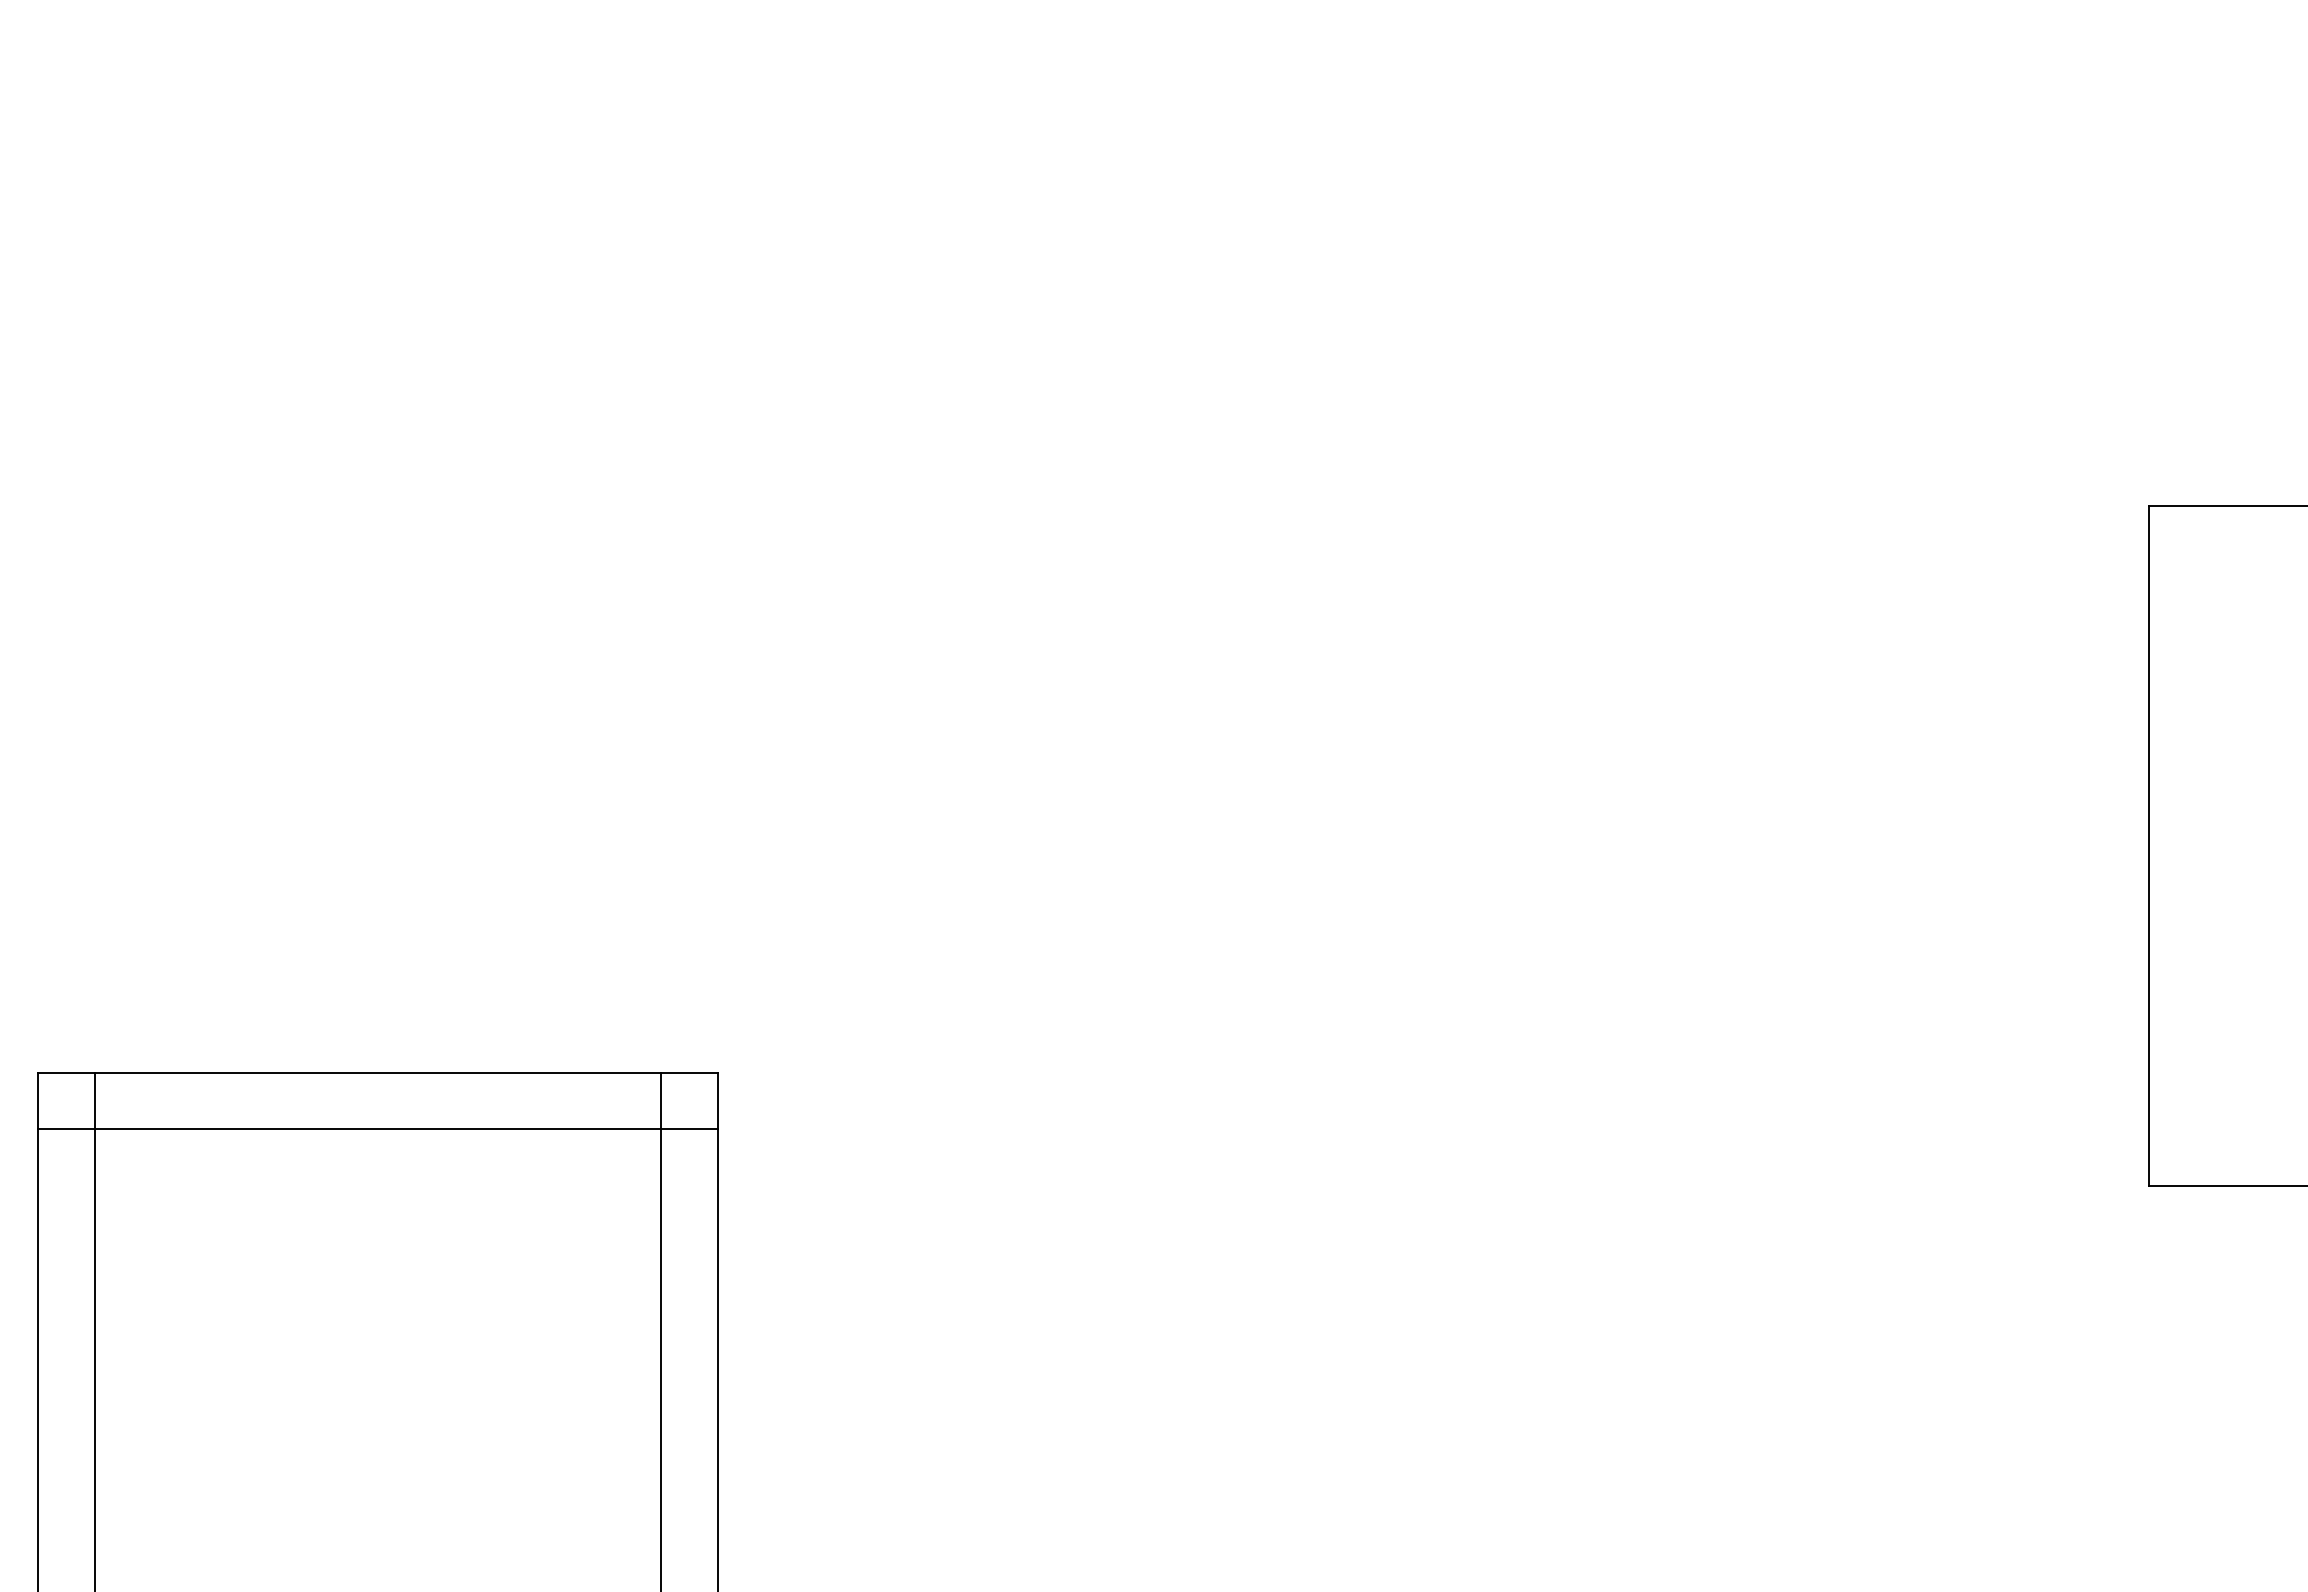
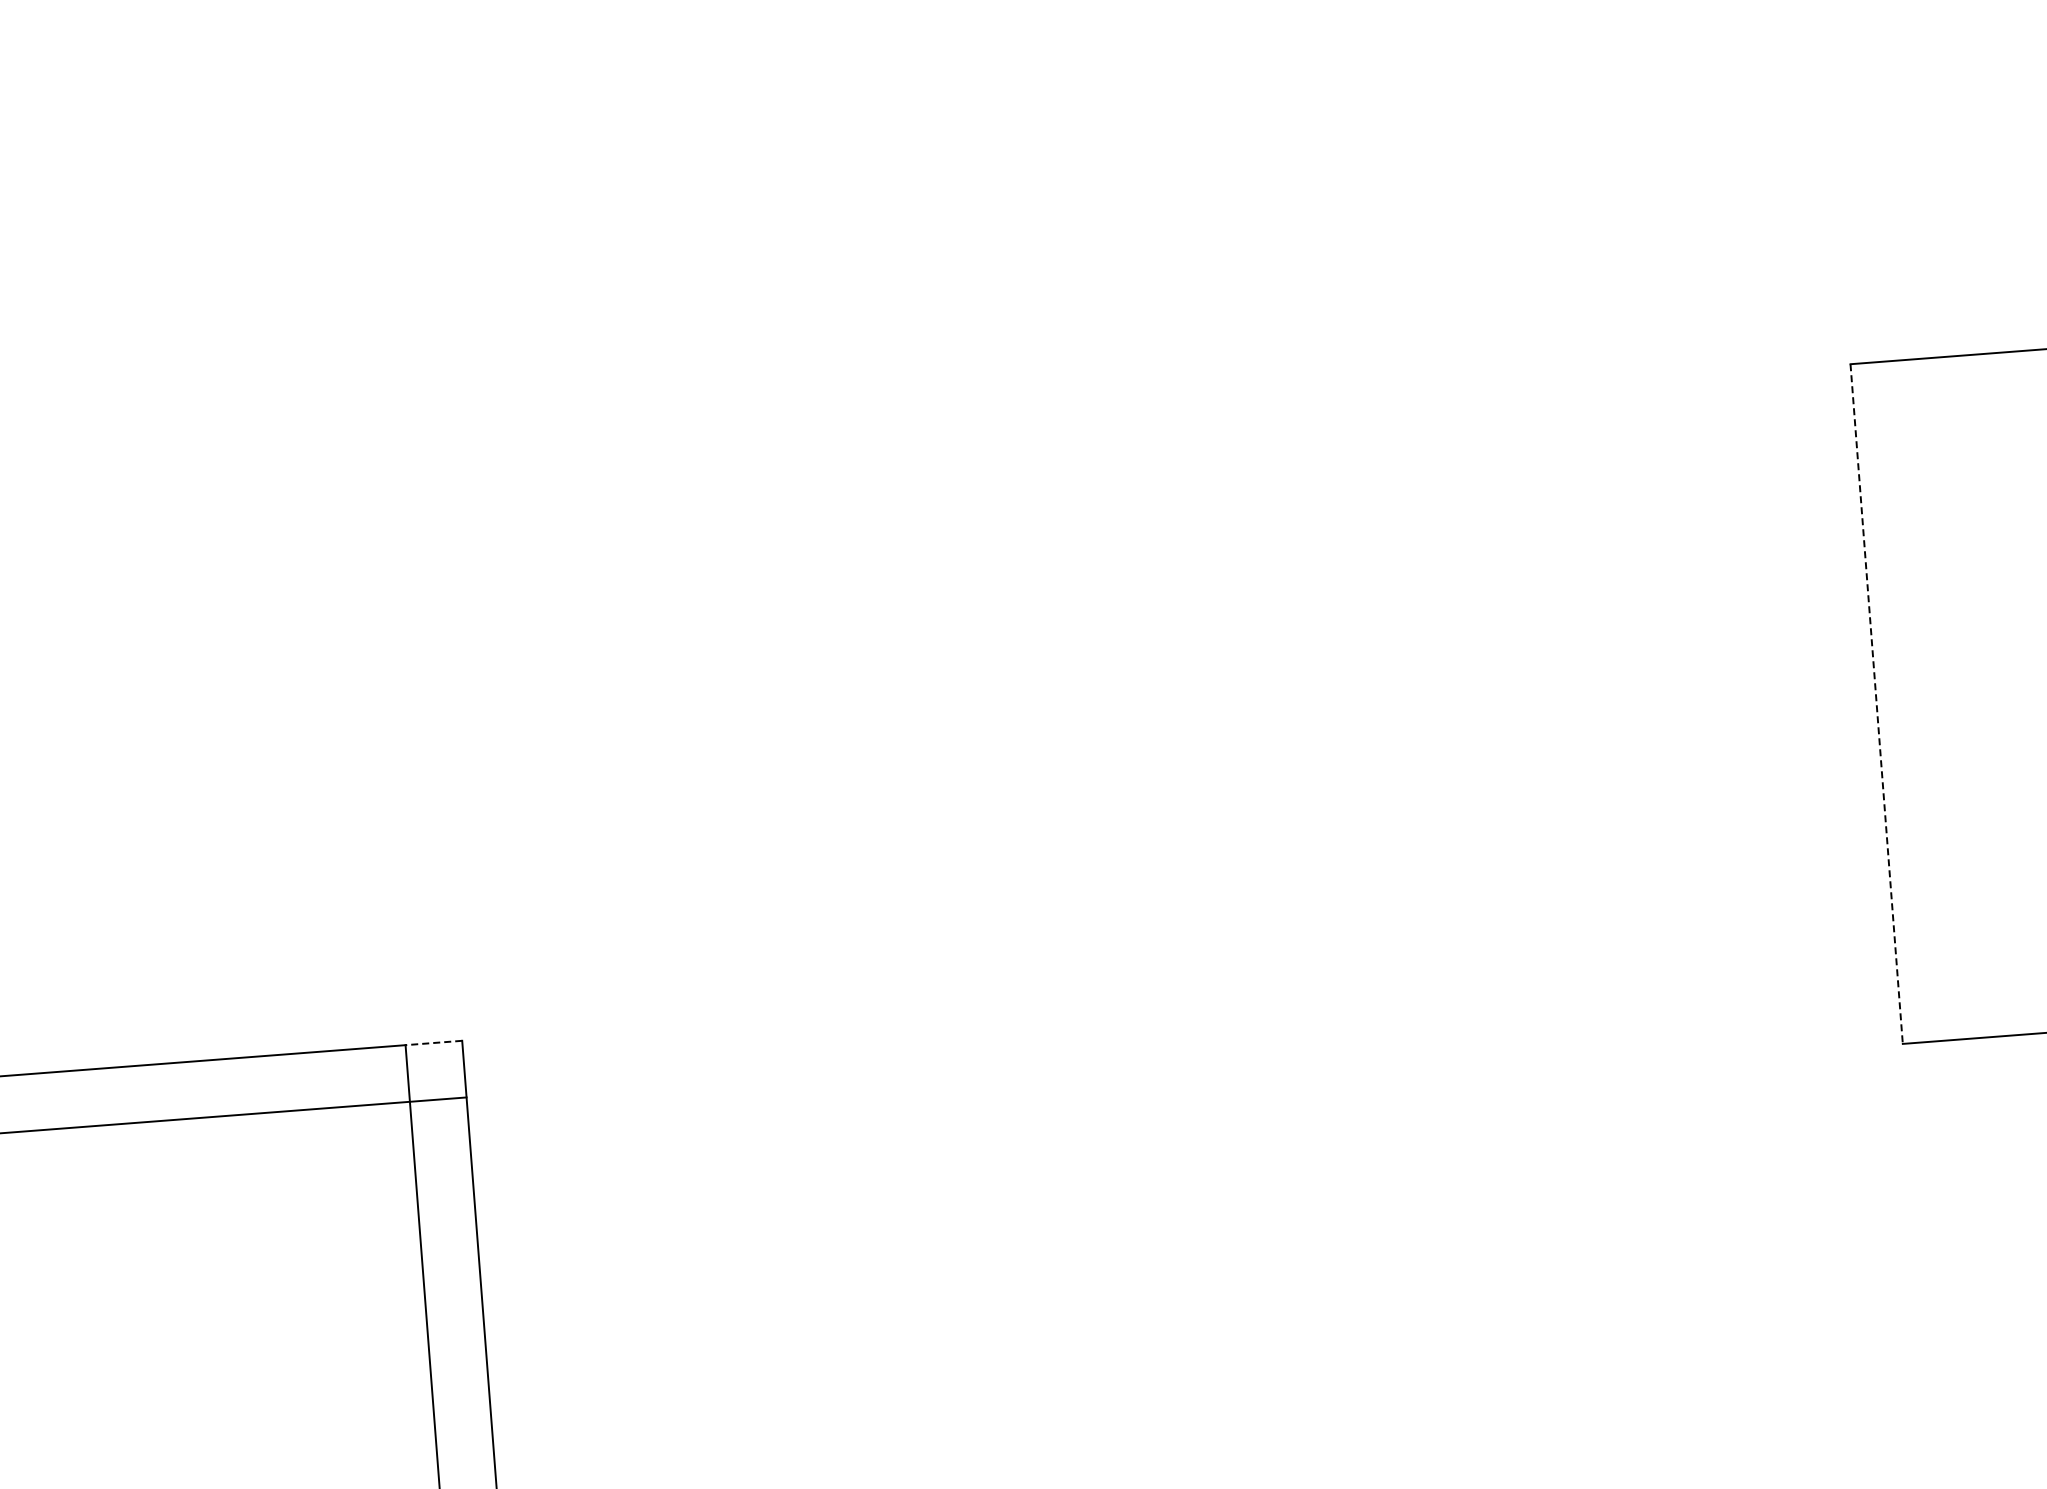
line: (2149, 846) -> (1876, 704), solid -> dashed
line: (688, 1072) -> (433, 1042), solid -> dashed

